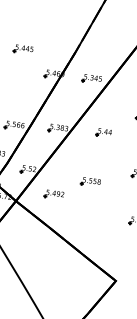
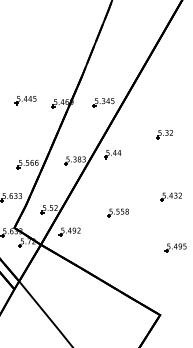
part: (23, 49) -> (25, 100), moved
part: (103, 133) -> (112, 154), moved
part: (53, 194) -> (69, 231), moved

